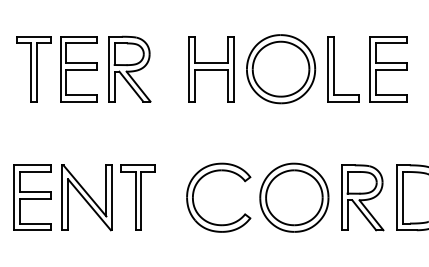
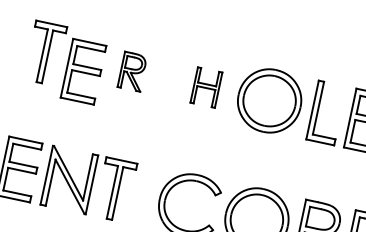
part: (129, 68) -> (132, 71), size x0.6
part: (78, 69) -> (83, 71), moved
part: (211, 69) -> (206, 87), size x0.6

